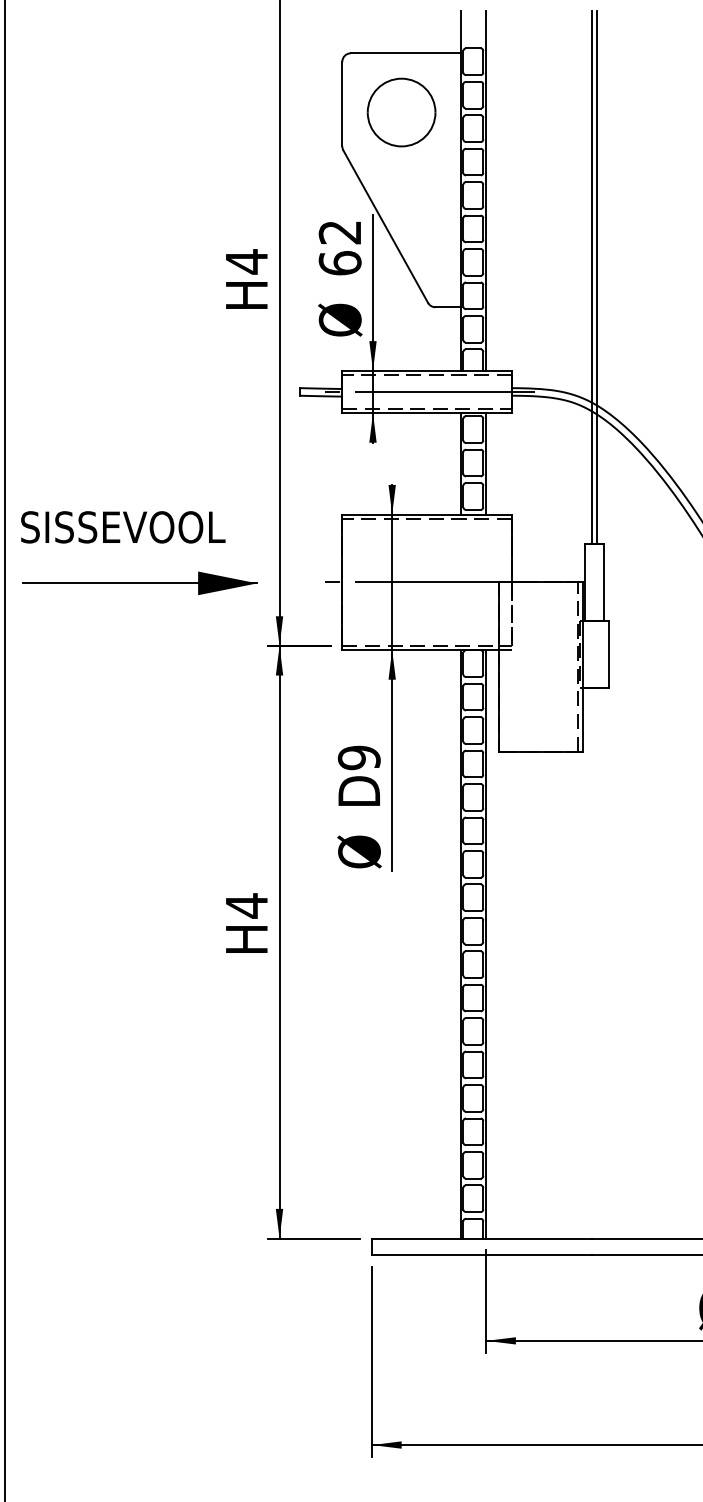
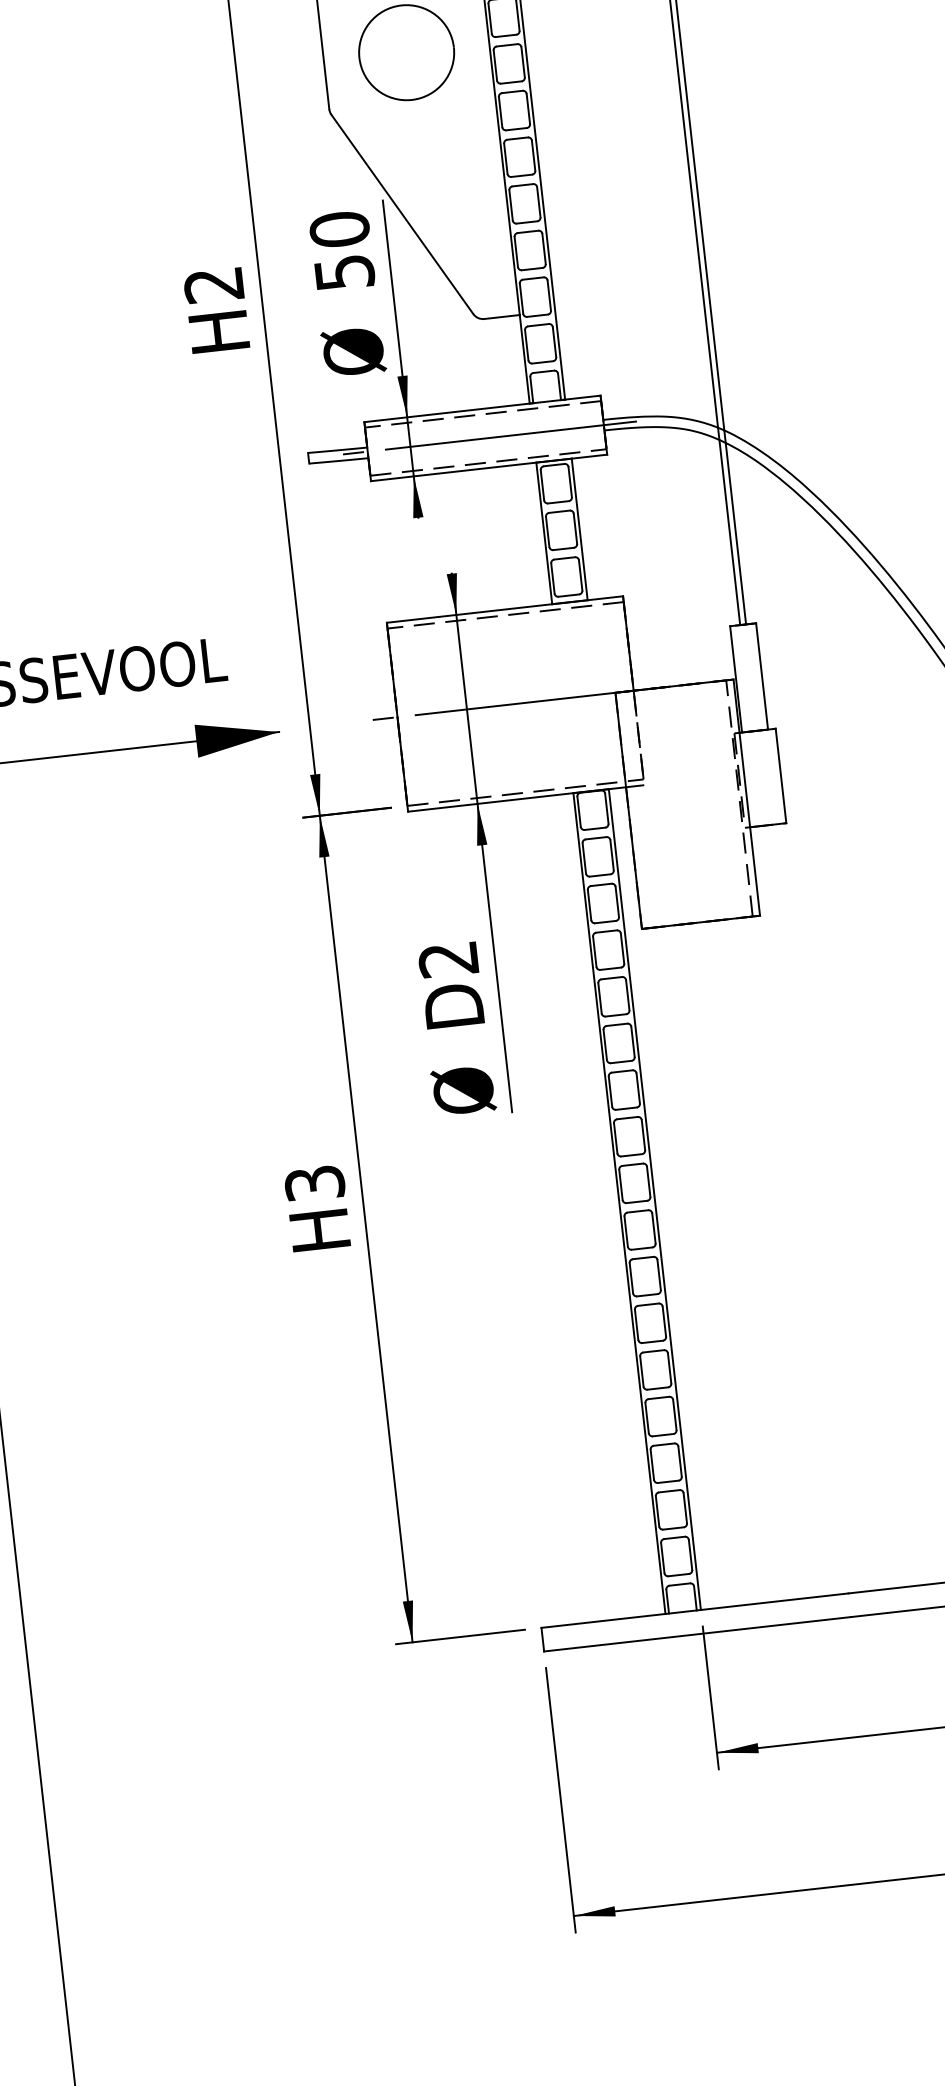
text: (339, 247) -> (341, 250), 62 -> 50
text: (246, 261) -> (213, 284), H4 -> H2
text: (358, 757) -> (447, 959), D9 -> D2
text: (246, 905) -> (314, 1183), H4 -> H3

